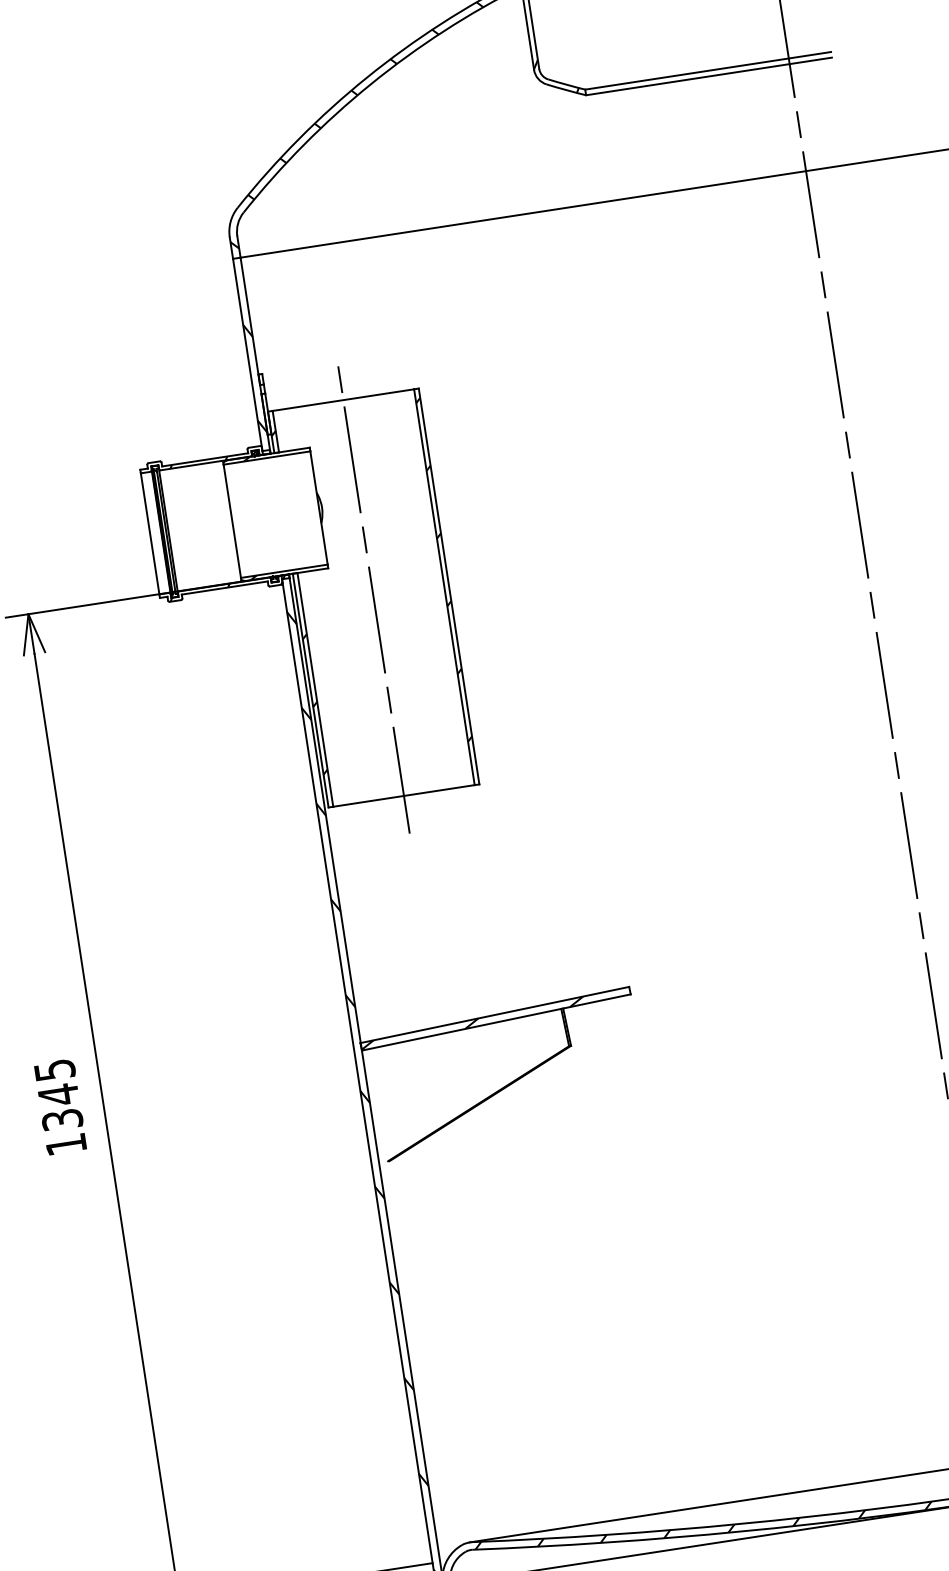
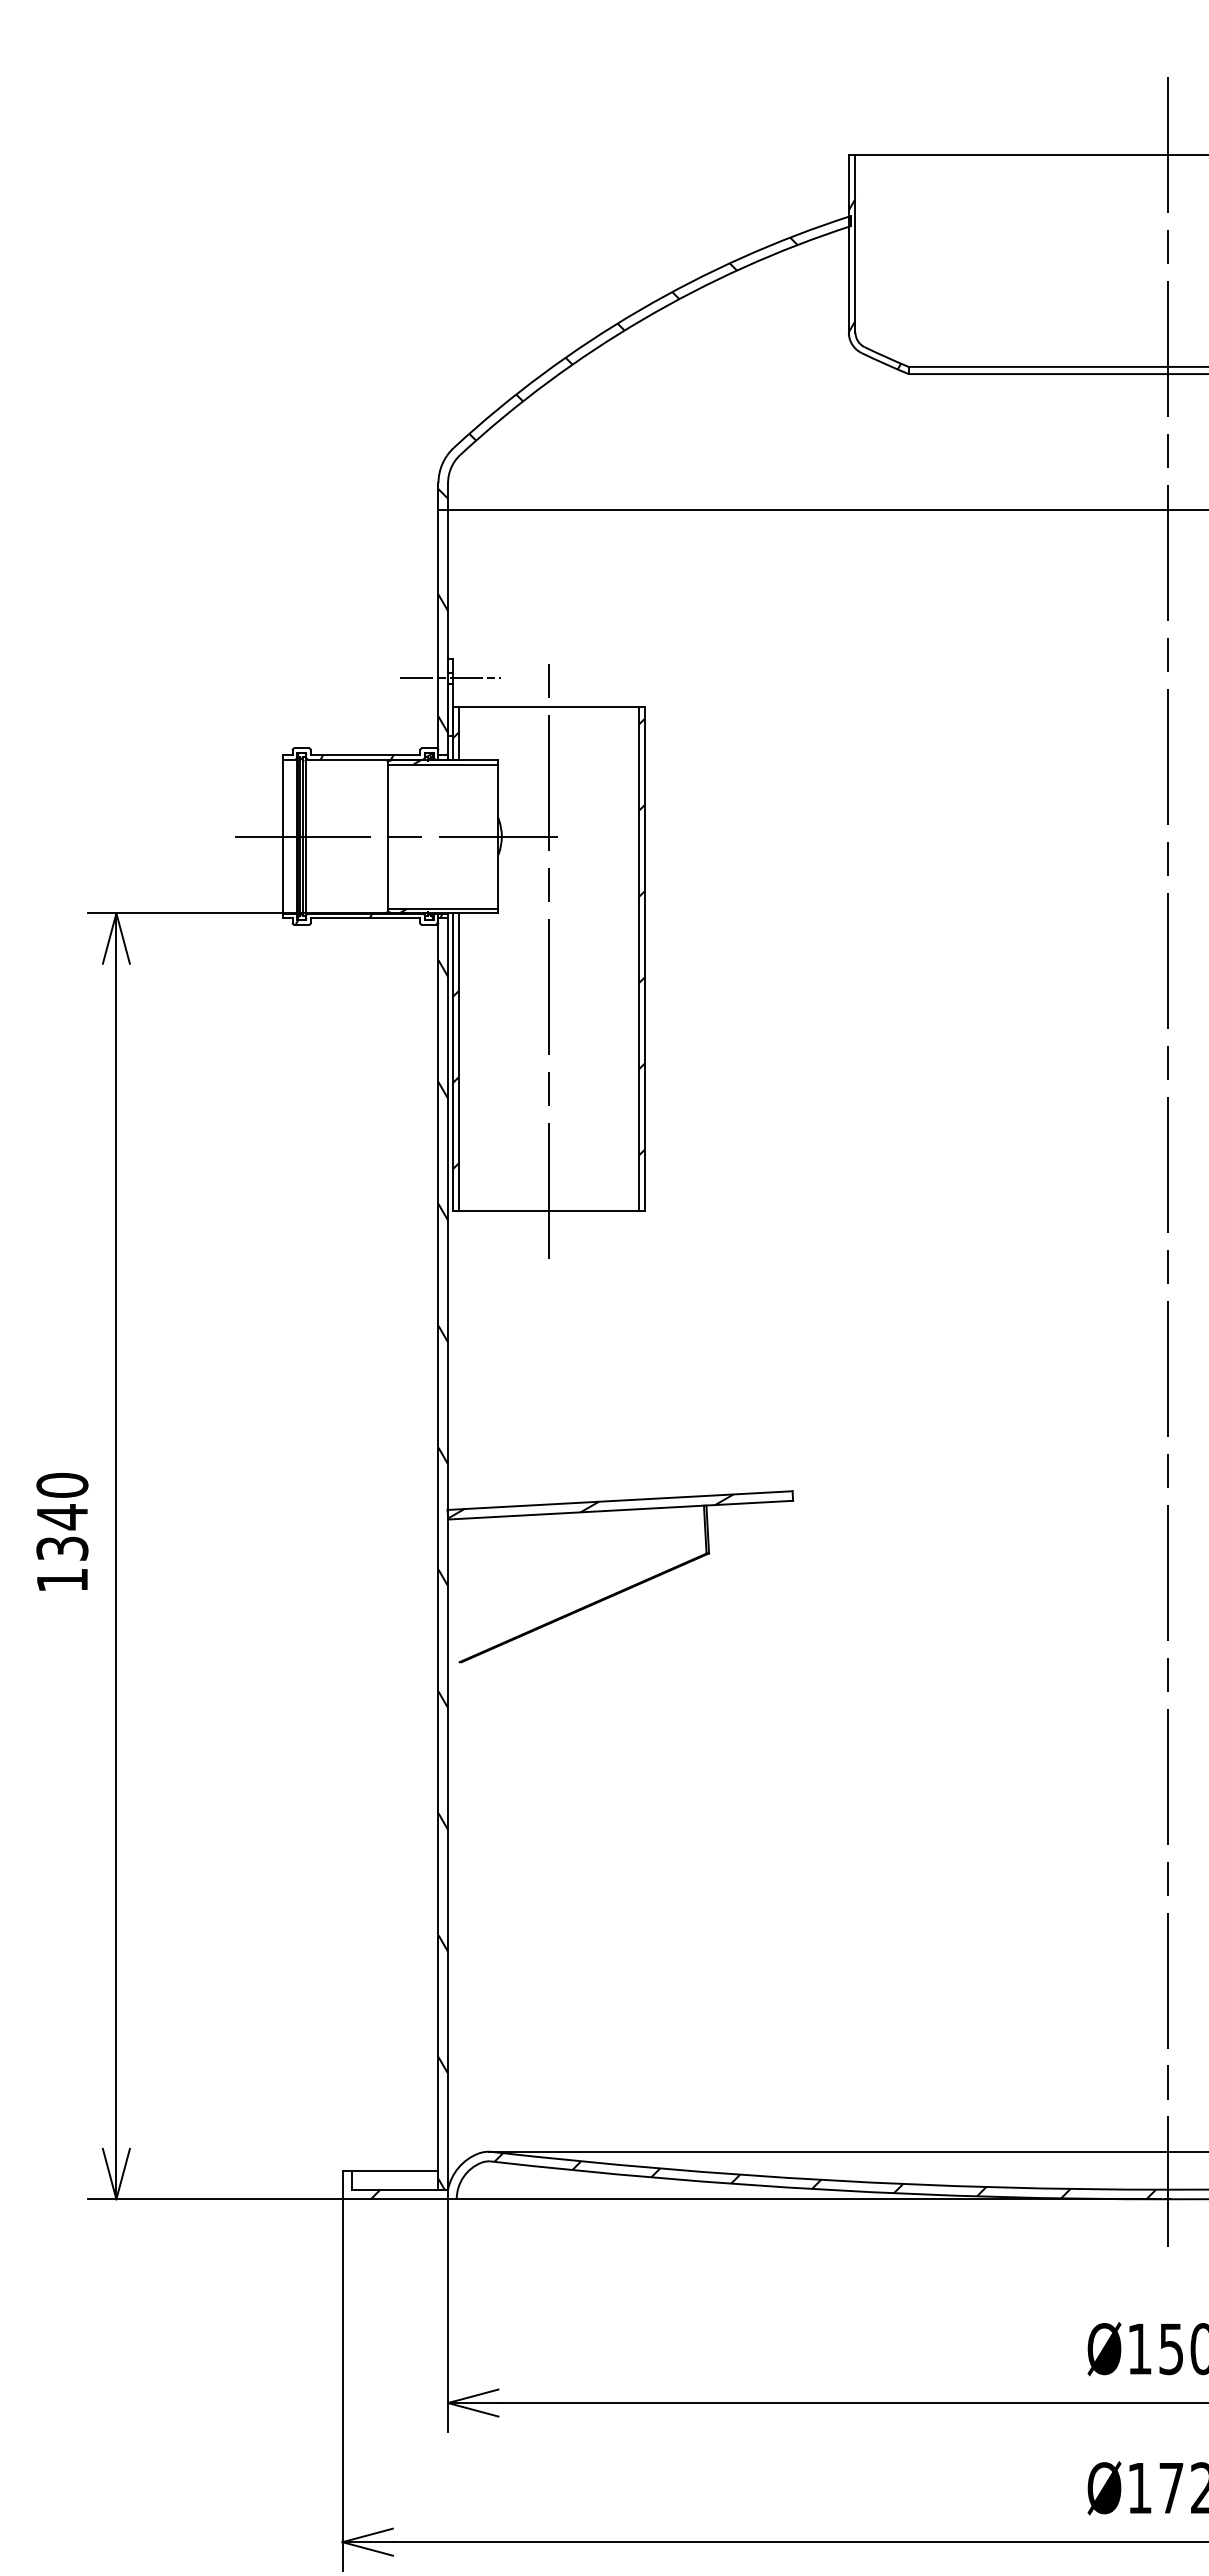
line: (262, 389) -> (450, 678), added
line: (239, 520) -> (396, 836), added
text: (54, 1070) -> (62, 1485), 1345 -> 1340

